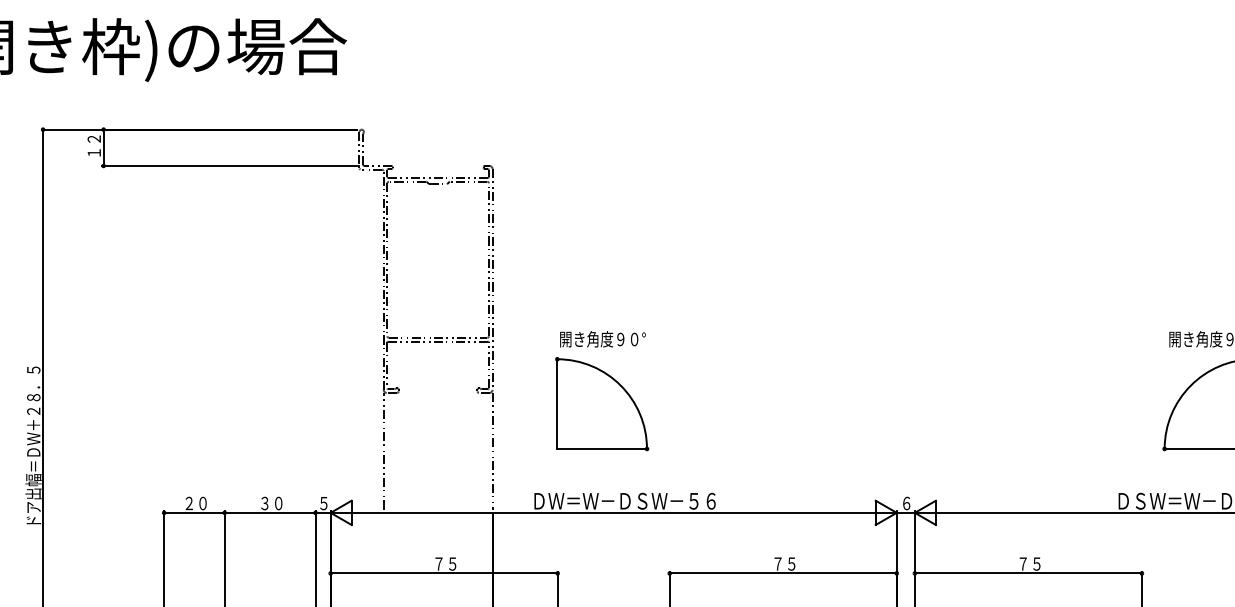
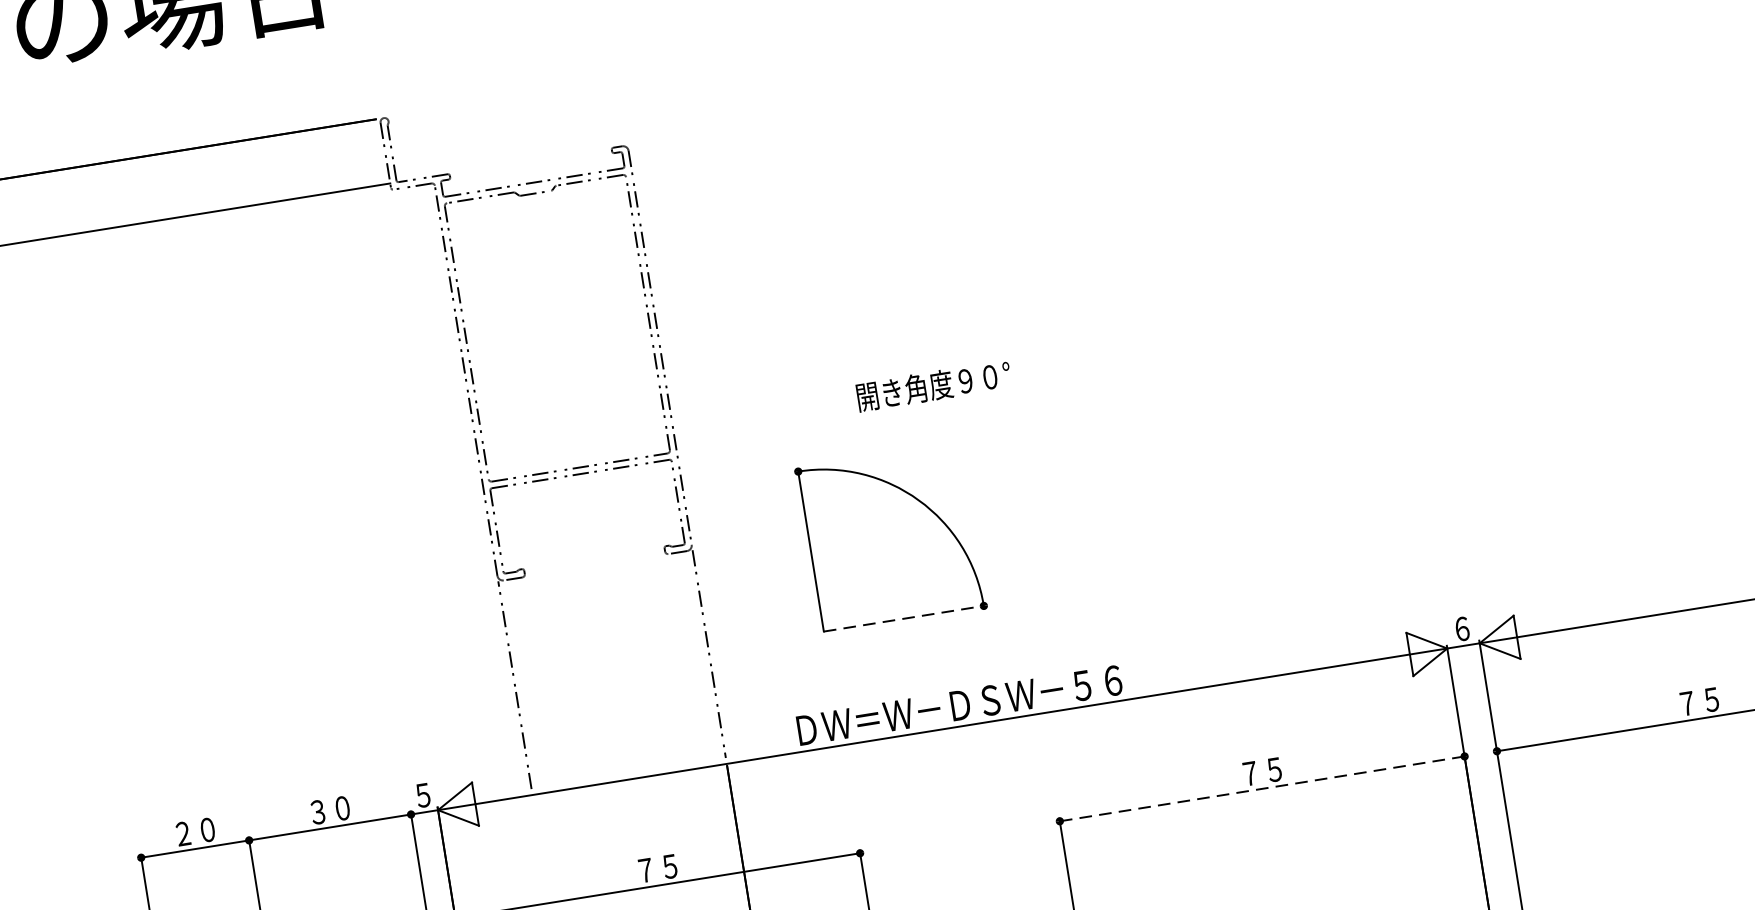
text: (602, 339) -> (933, 386), moved
line: (602, 448) -> (904, 617), solid -> dashed
line: (783, 573) -> (1262, 788), solid -> dashed

